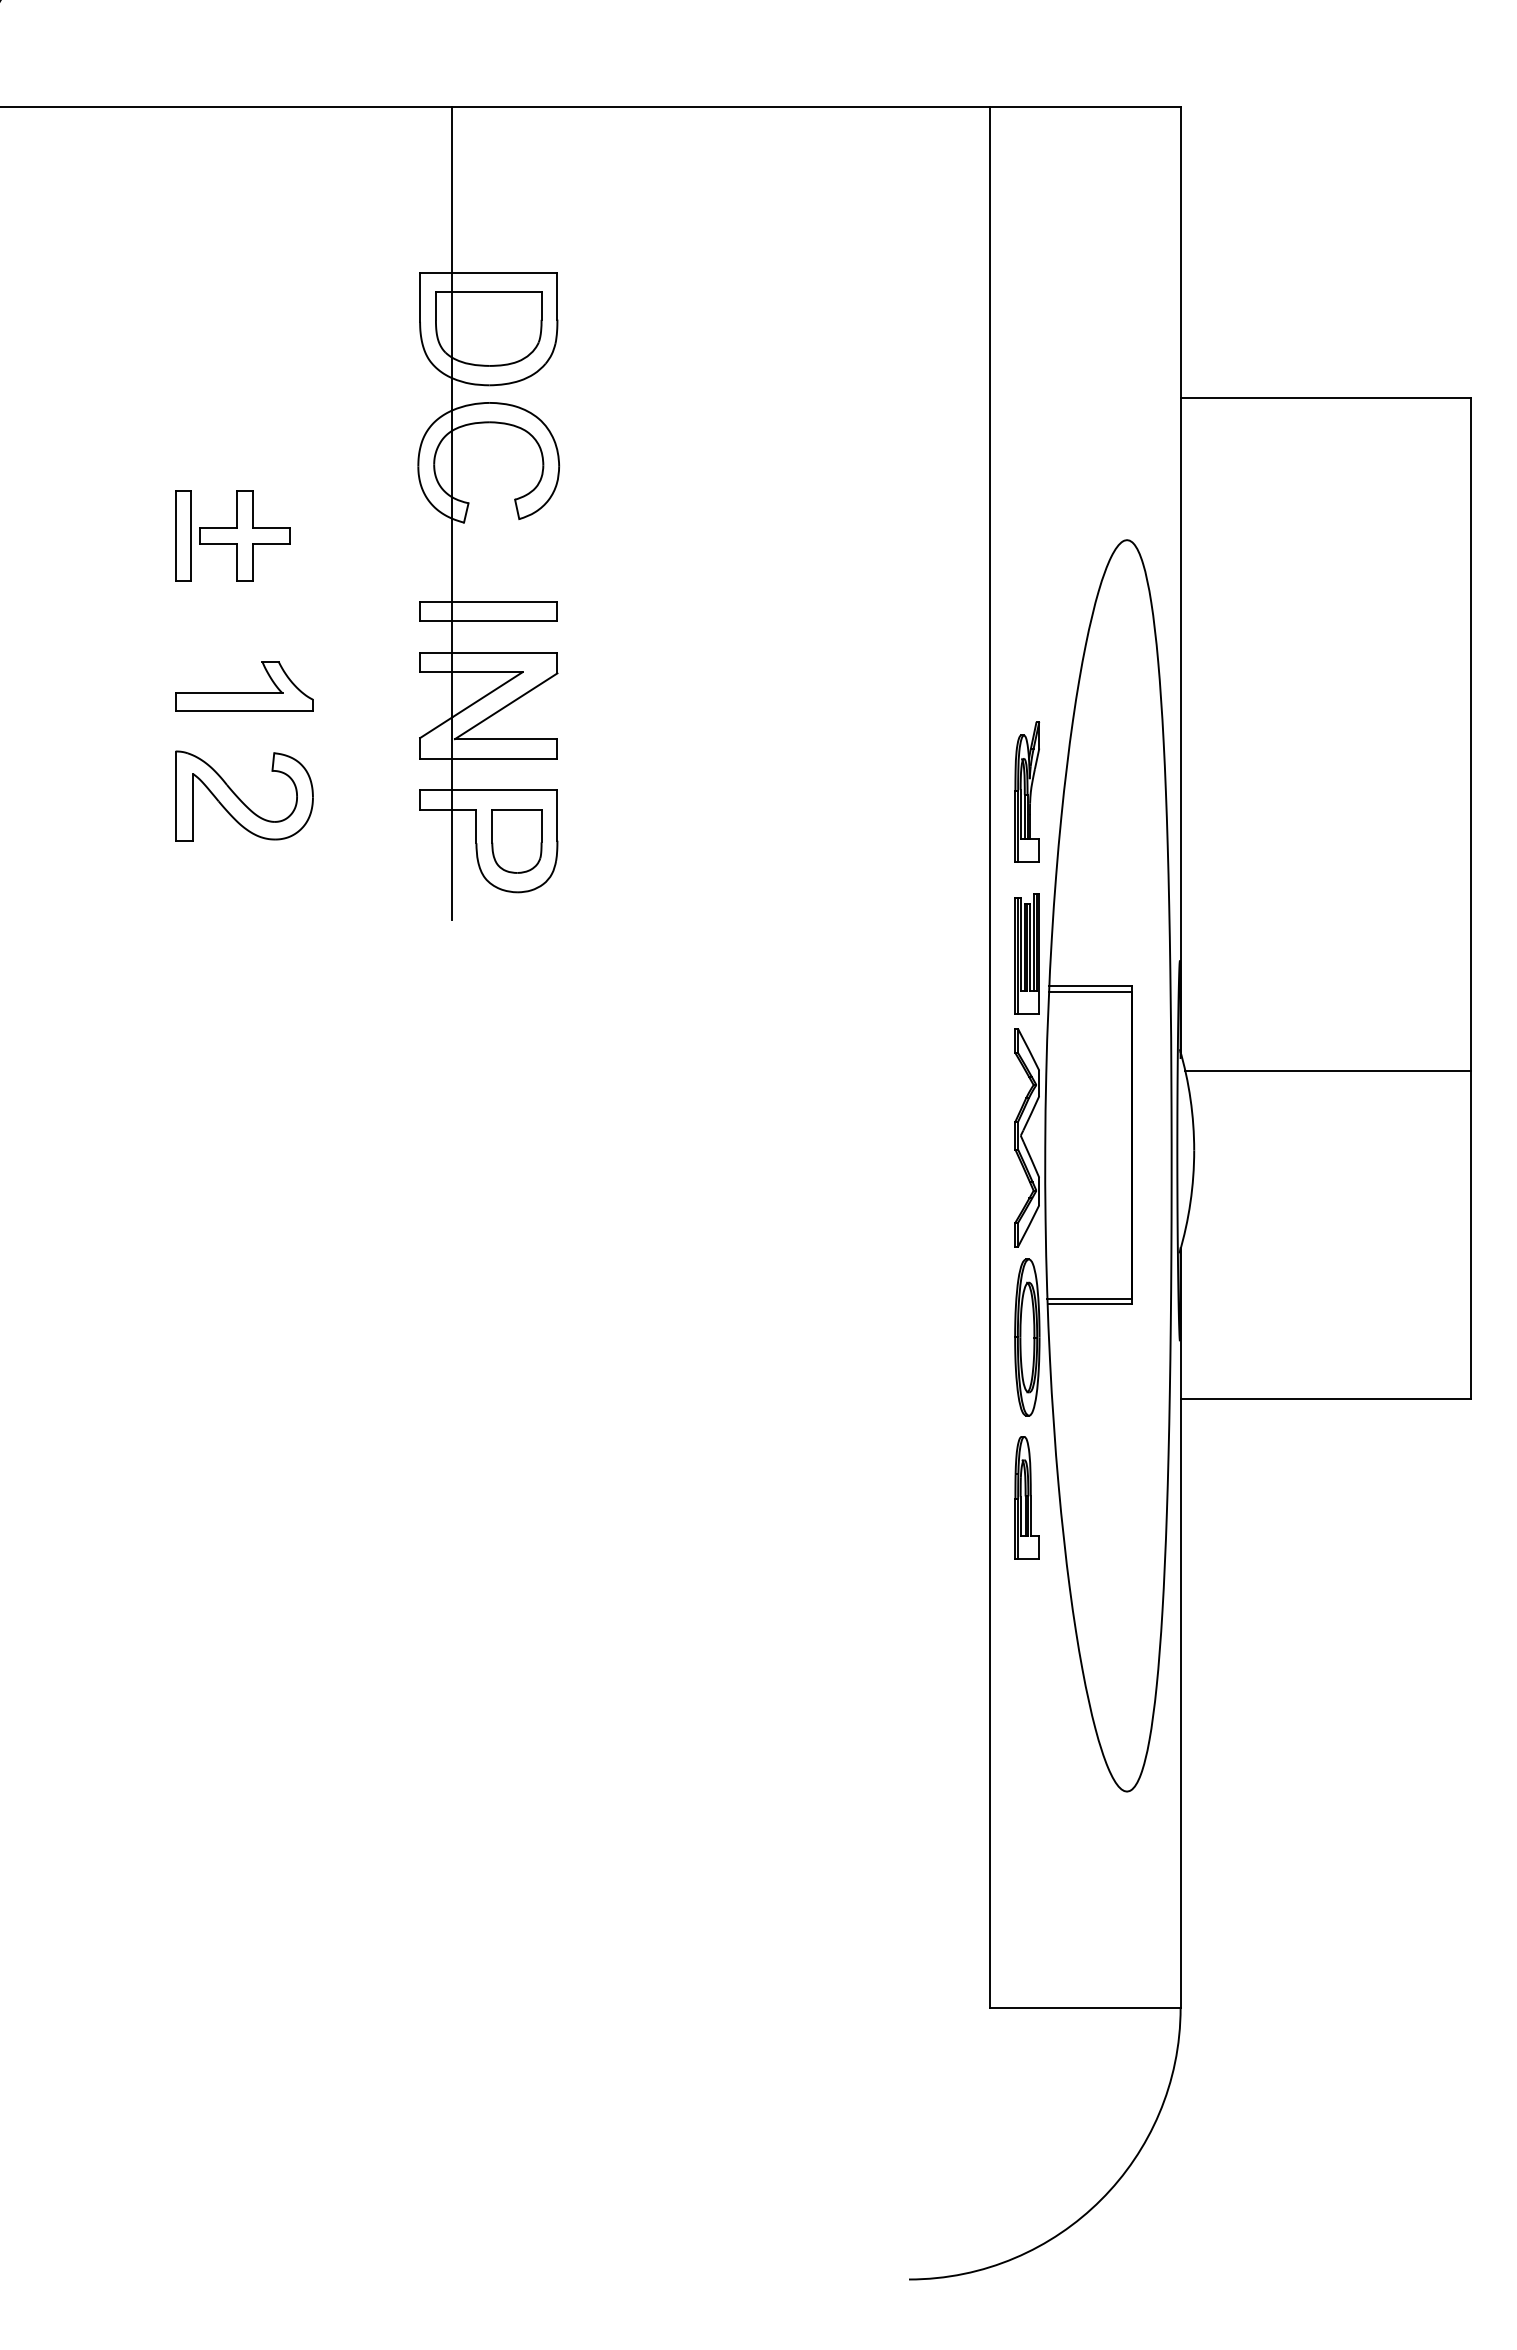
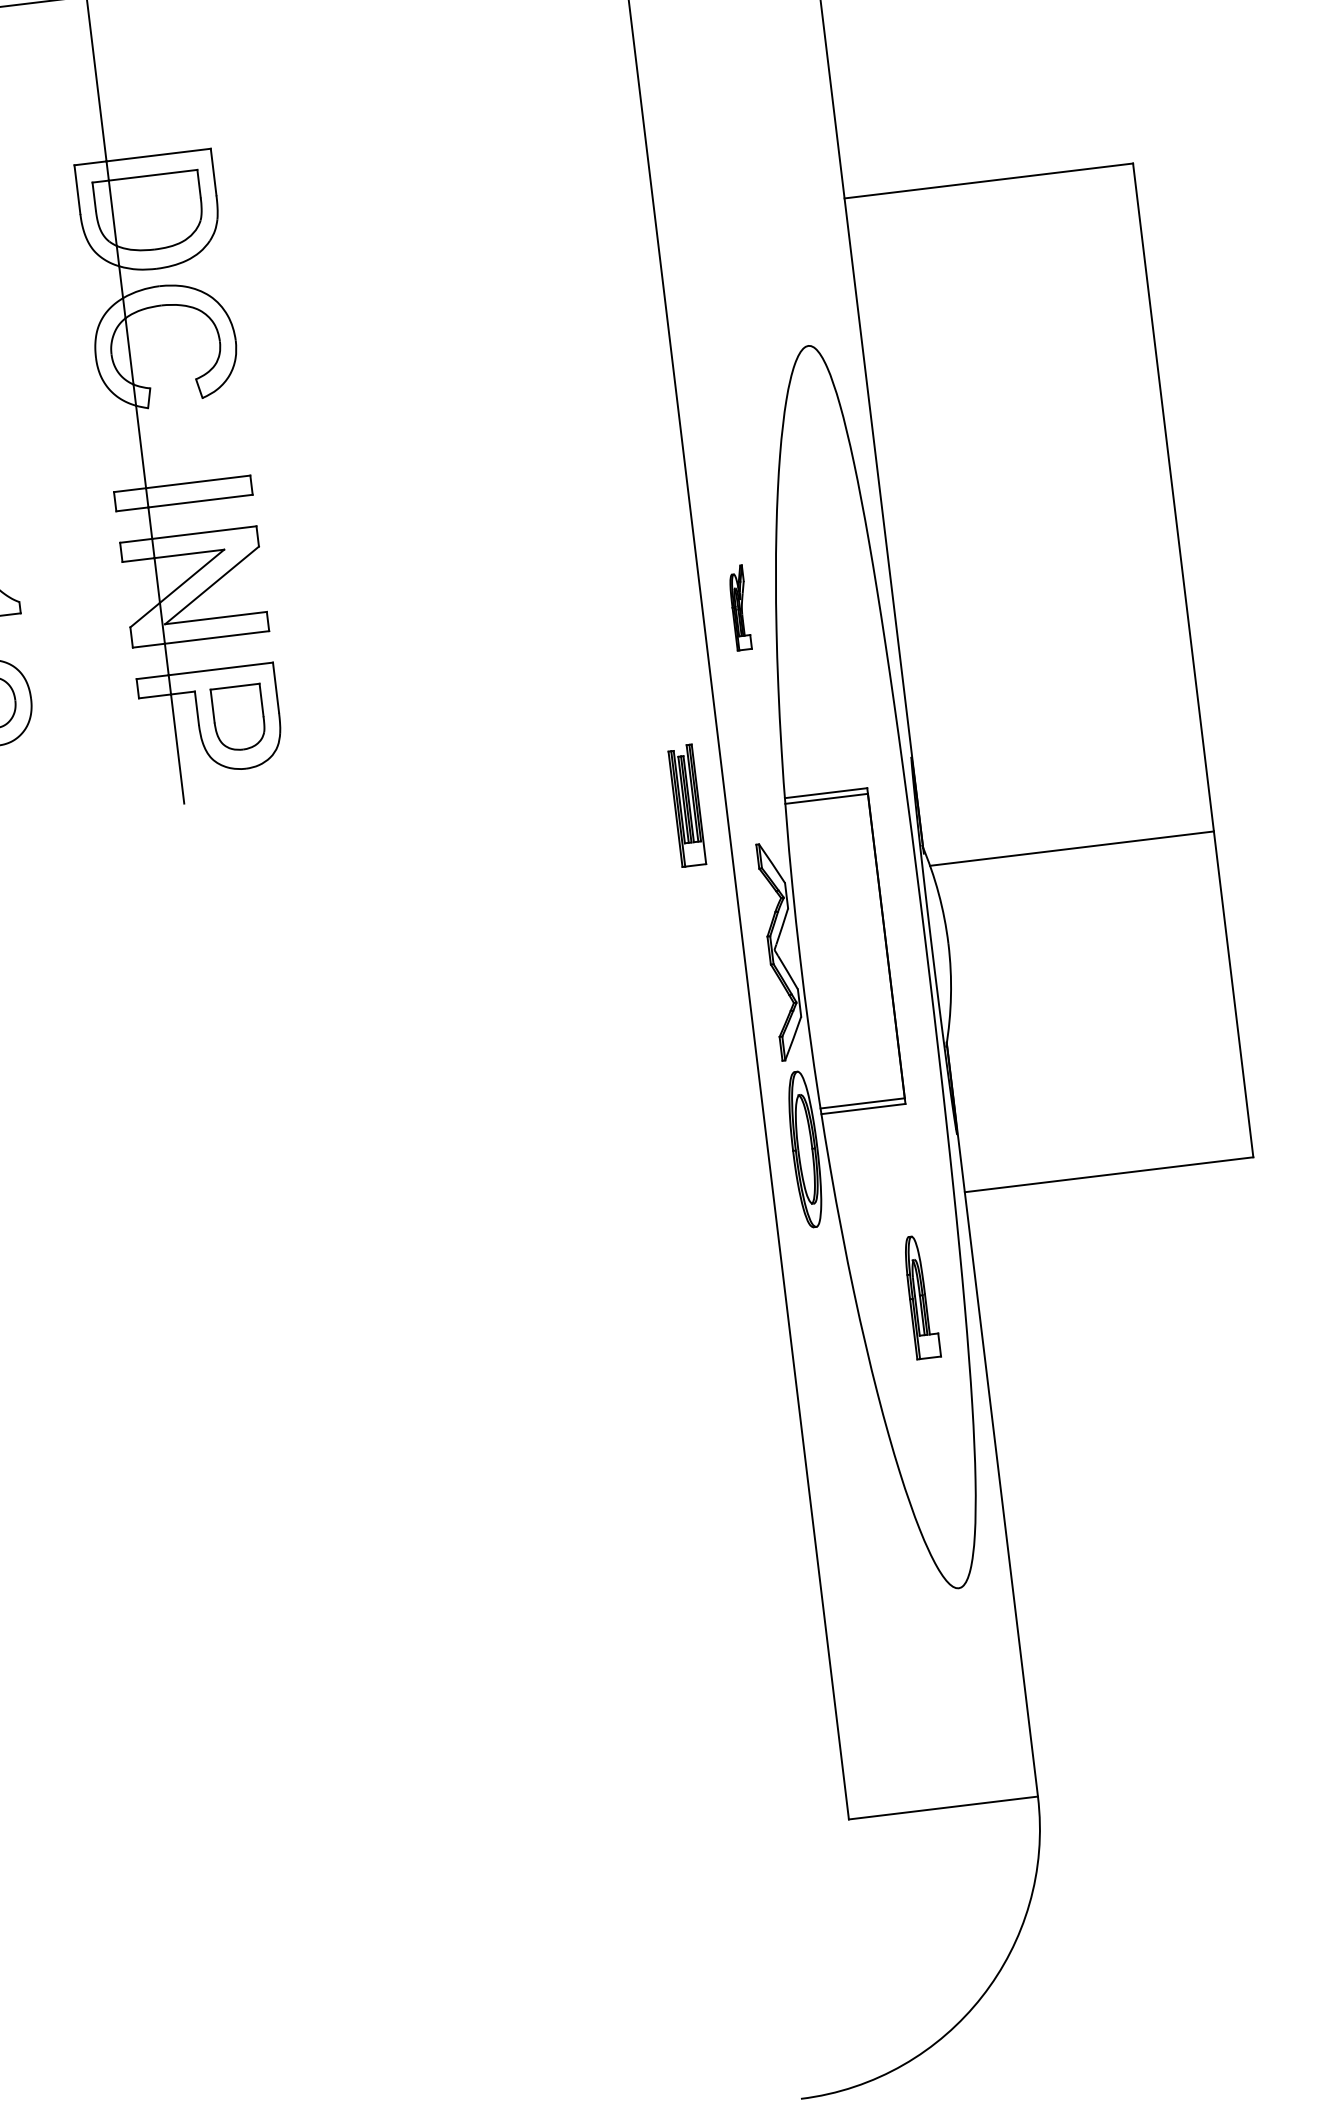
part: (1027, 791) -> (739, 607), size x0.6
part: (1026, 953) -> (686, 805), moved
part: (1026, 1497) -> (920, 1296), moved

